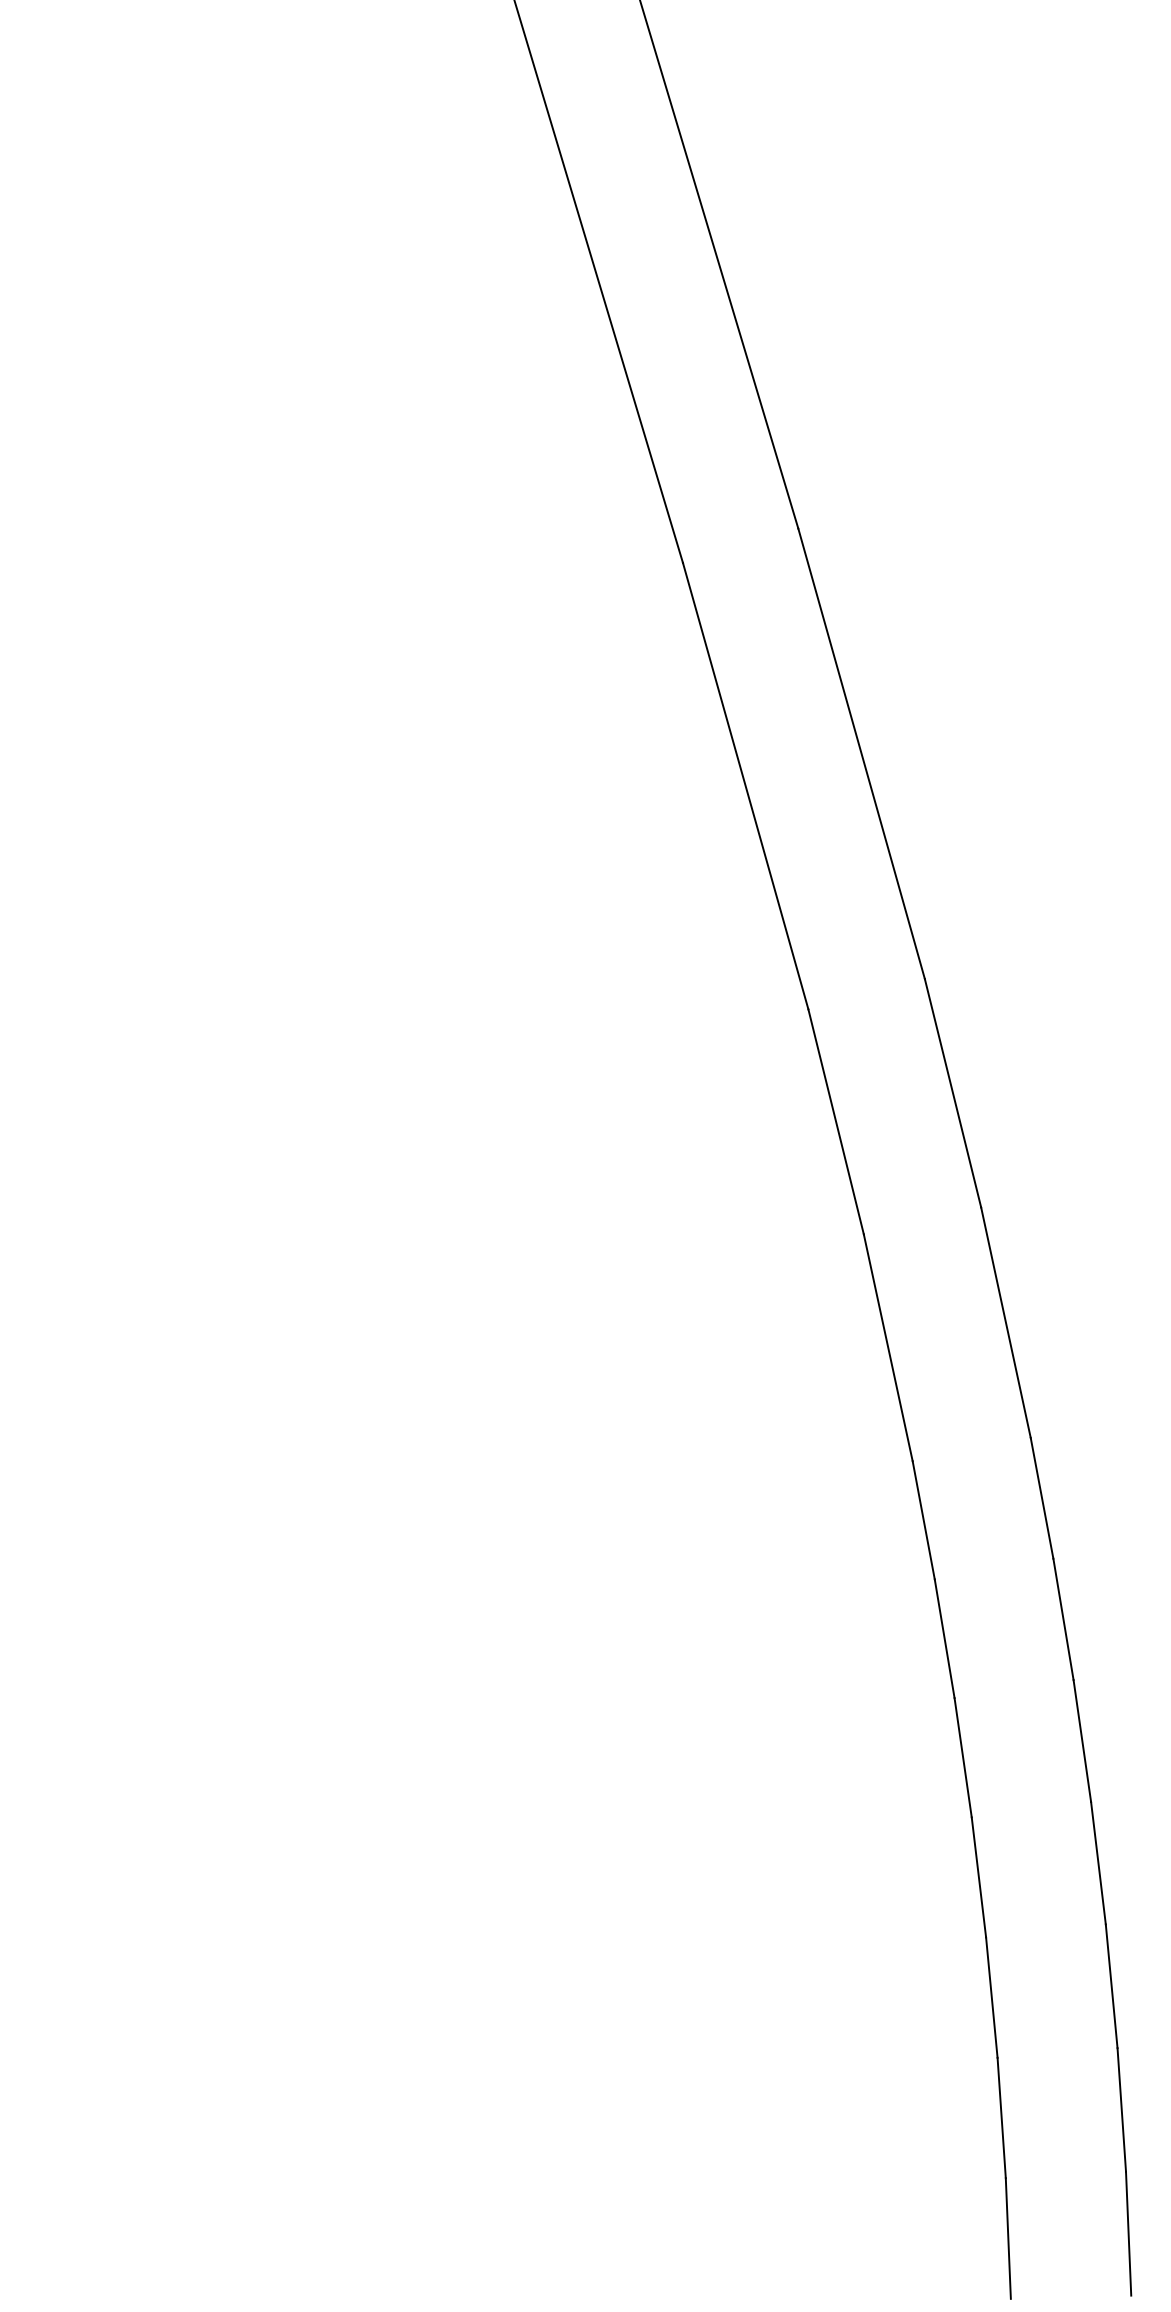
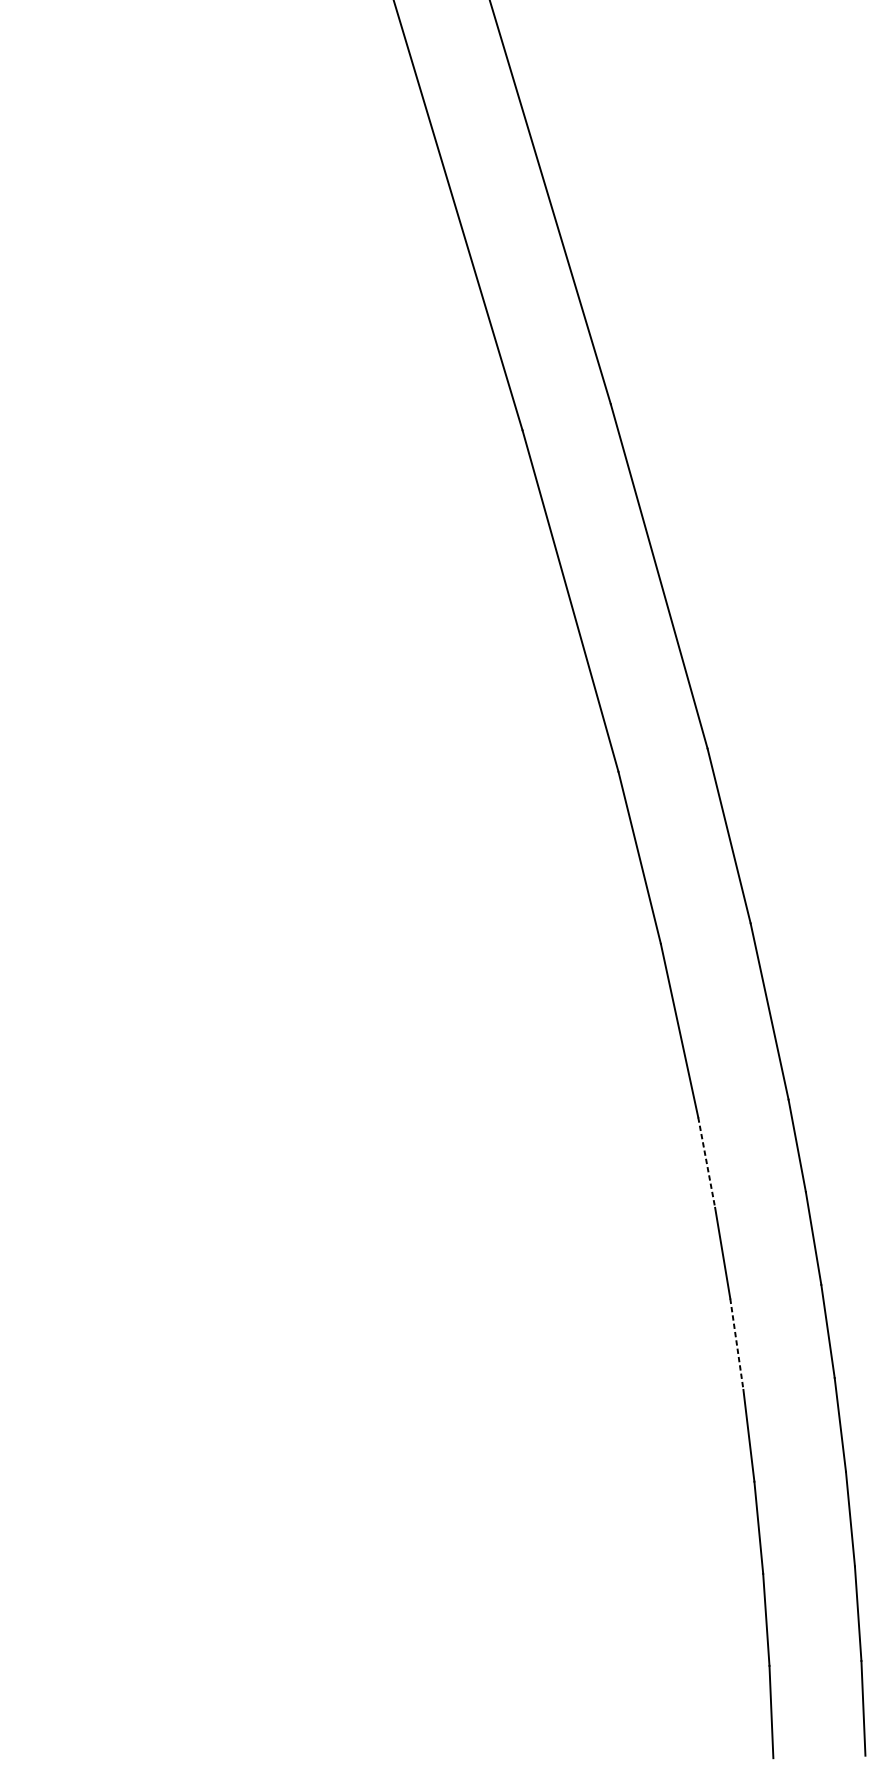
line: (923, 1520) -> (706, 1162), solid -> dashed
line: (963, 1758) -> (737, 1344), solid -> dashed

